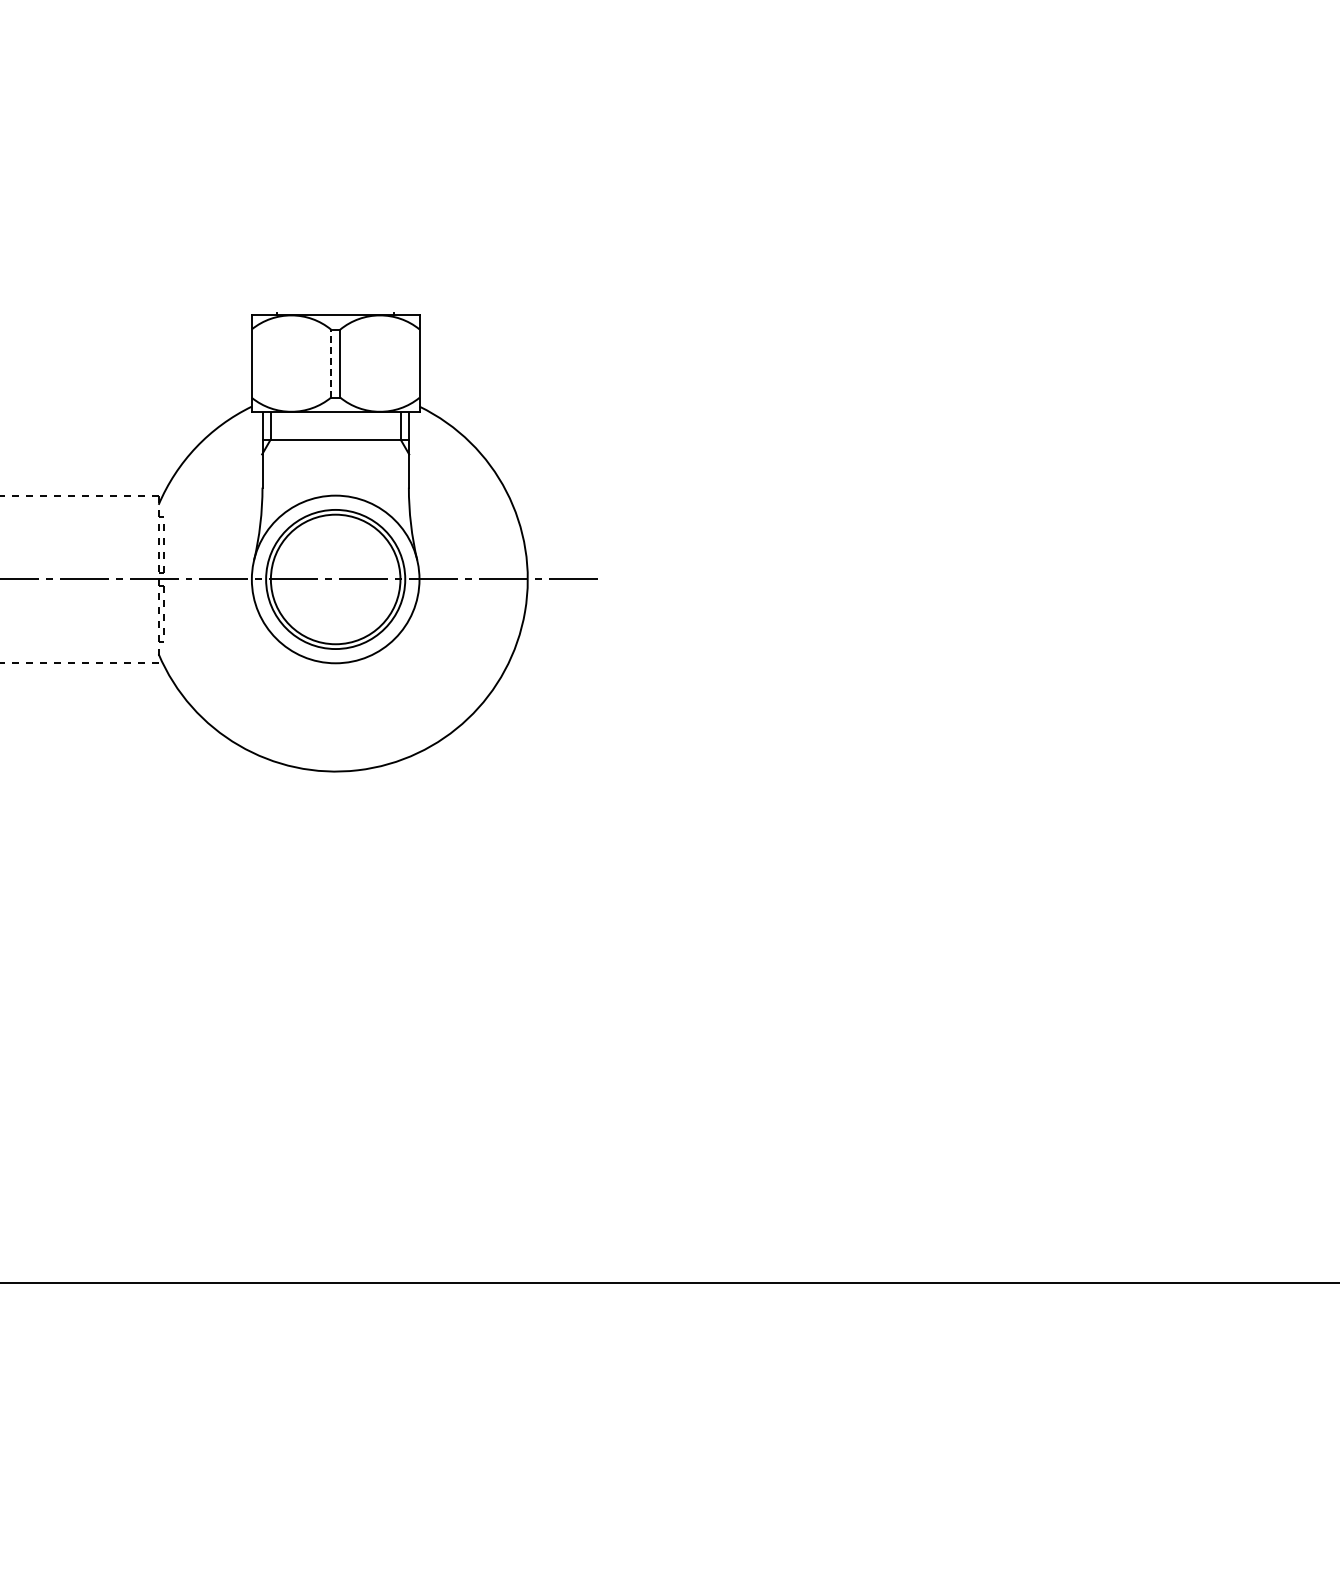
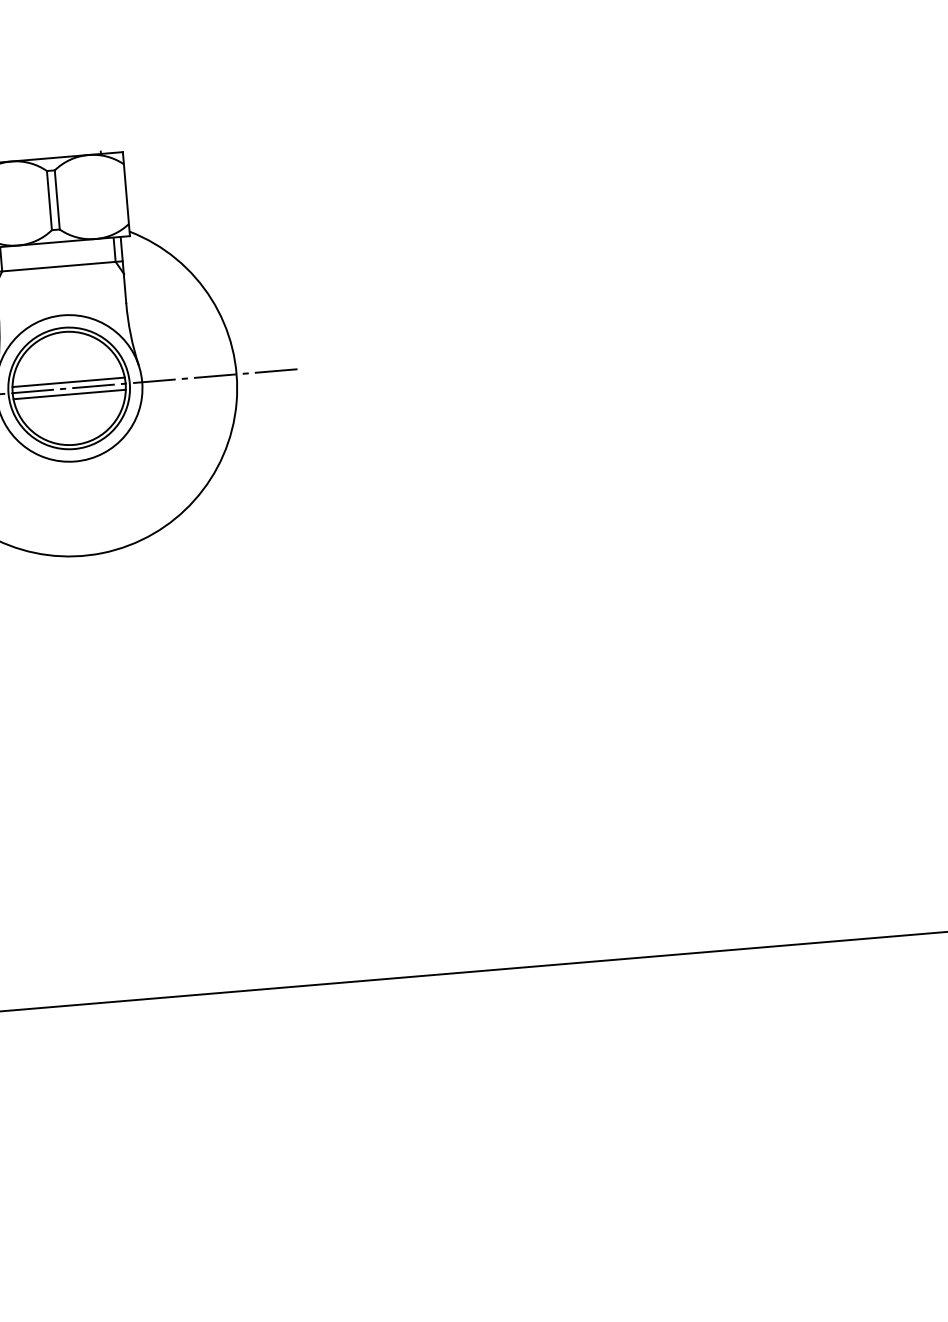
line: (331, 363) -> (49, 200), dashed -> solid
line: (335, 572) -> (68, 382), added
line: (335, 586) -> (69, 394), added

